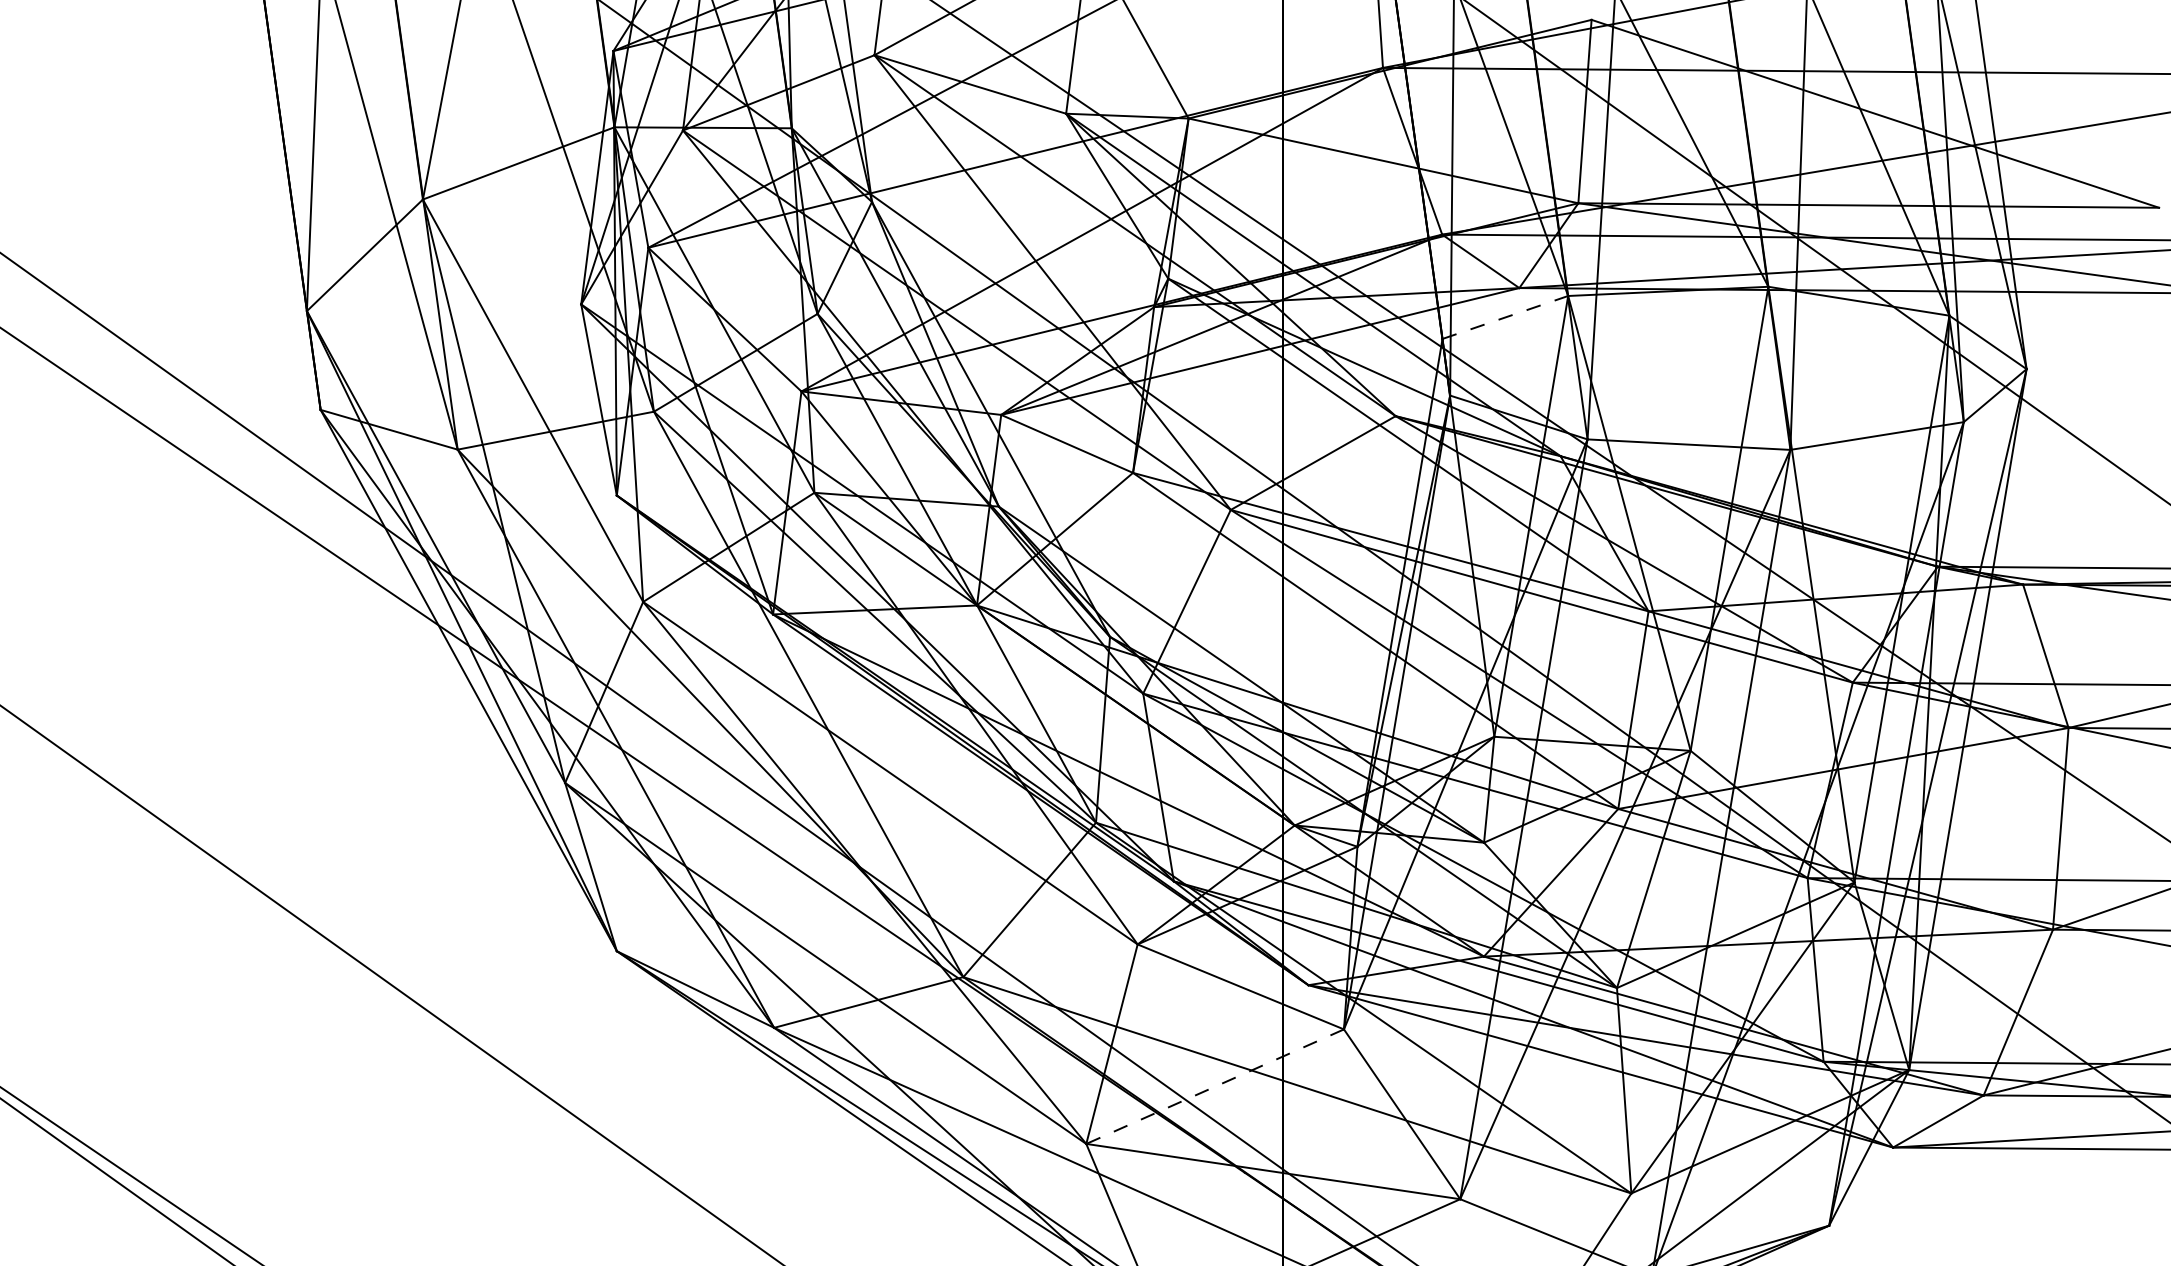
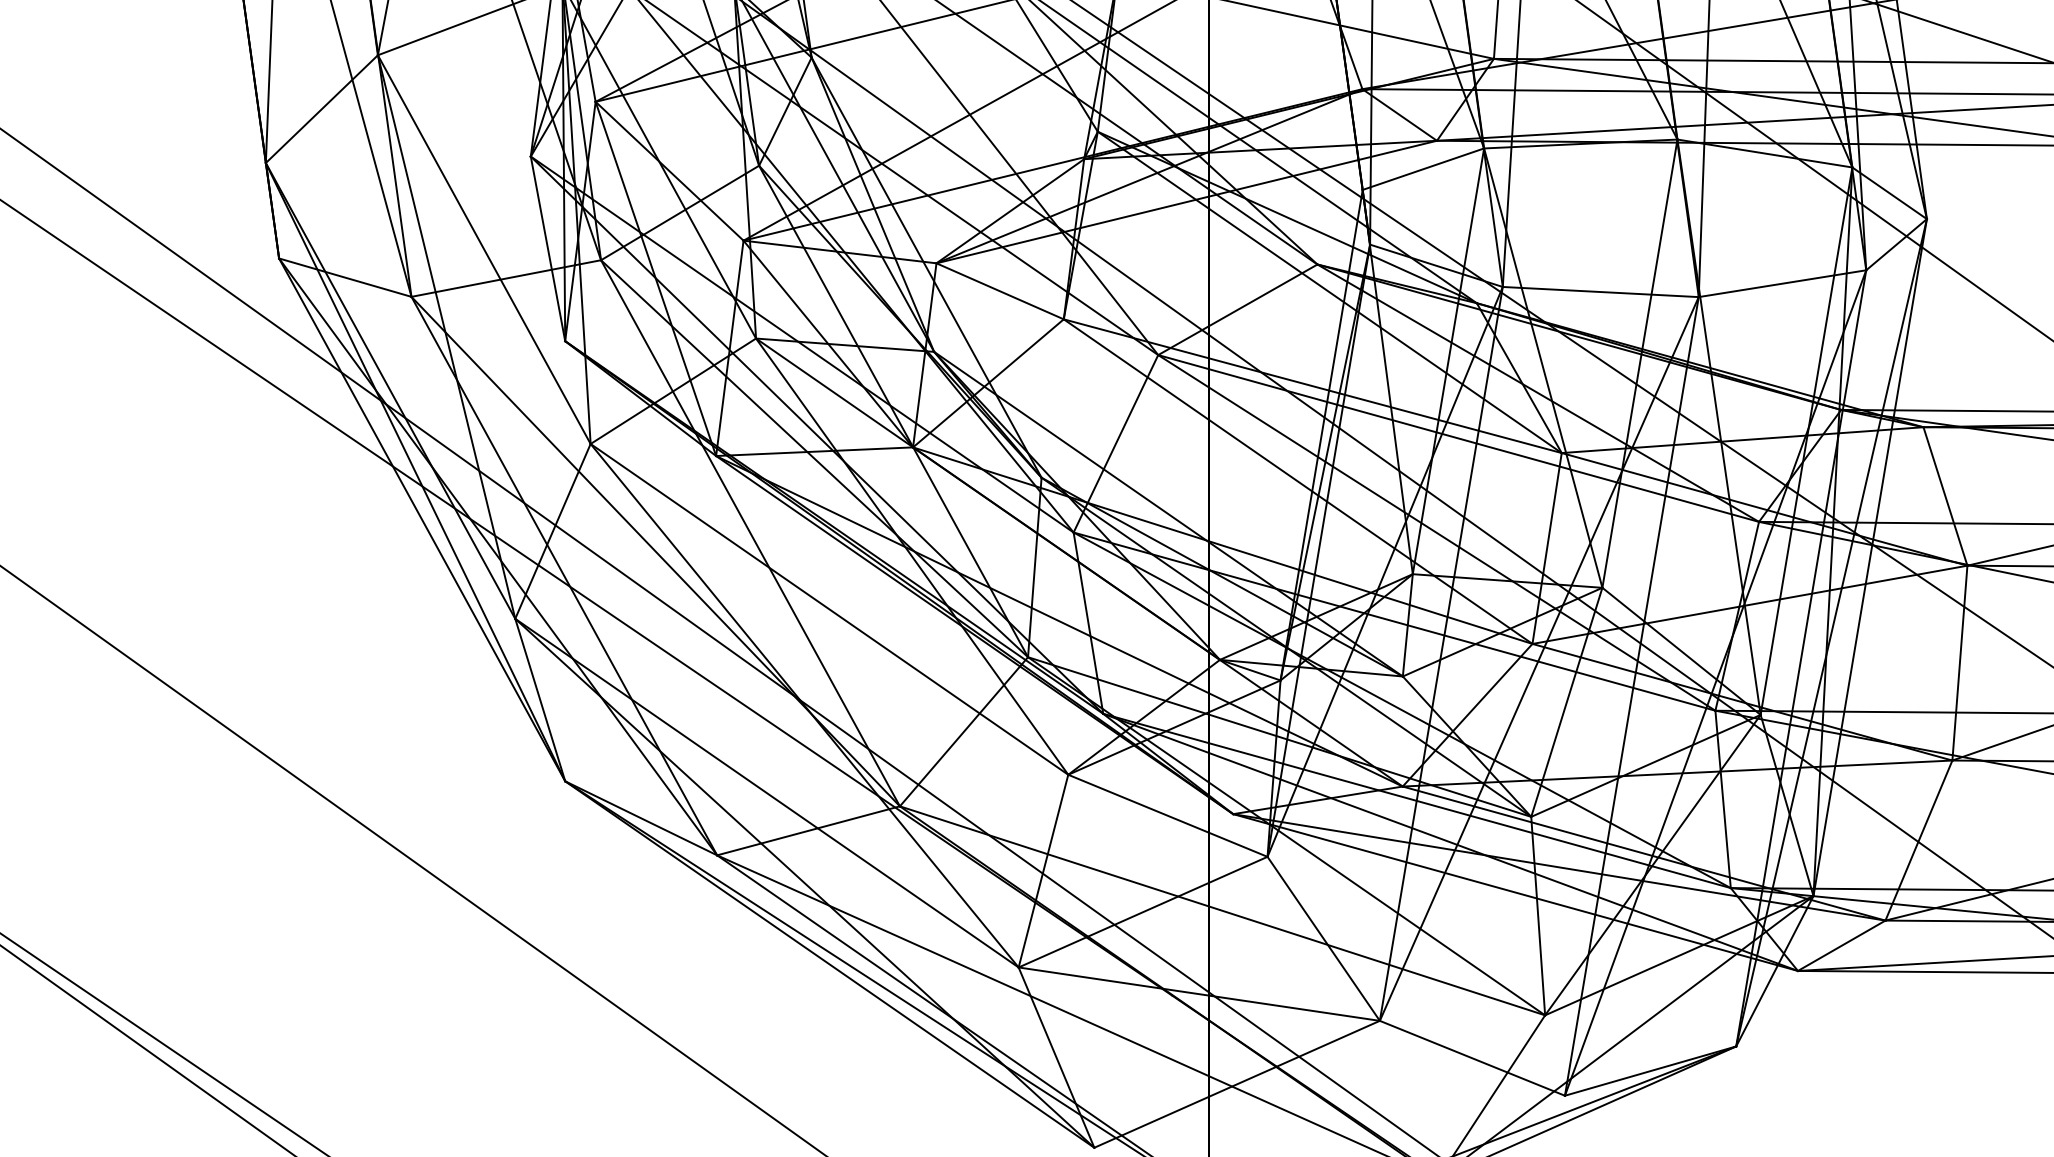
line: (1505, 317) -> (1423, 169), dashed -> solid
line: (1215, 1086) -> (1143, 911), dashed -> solid

